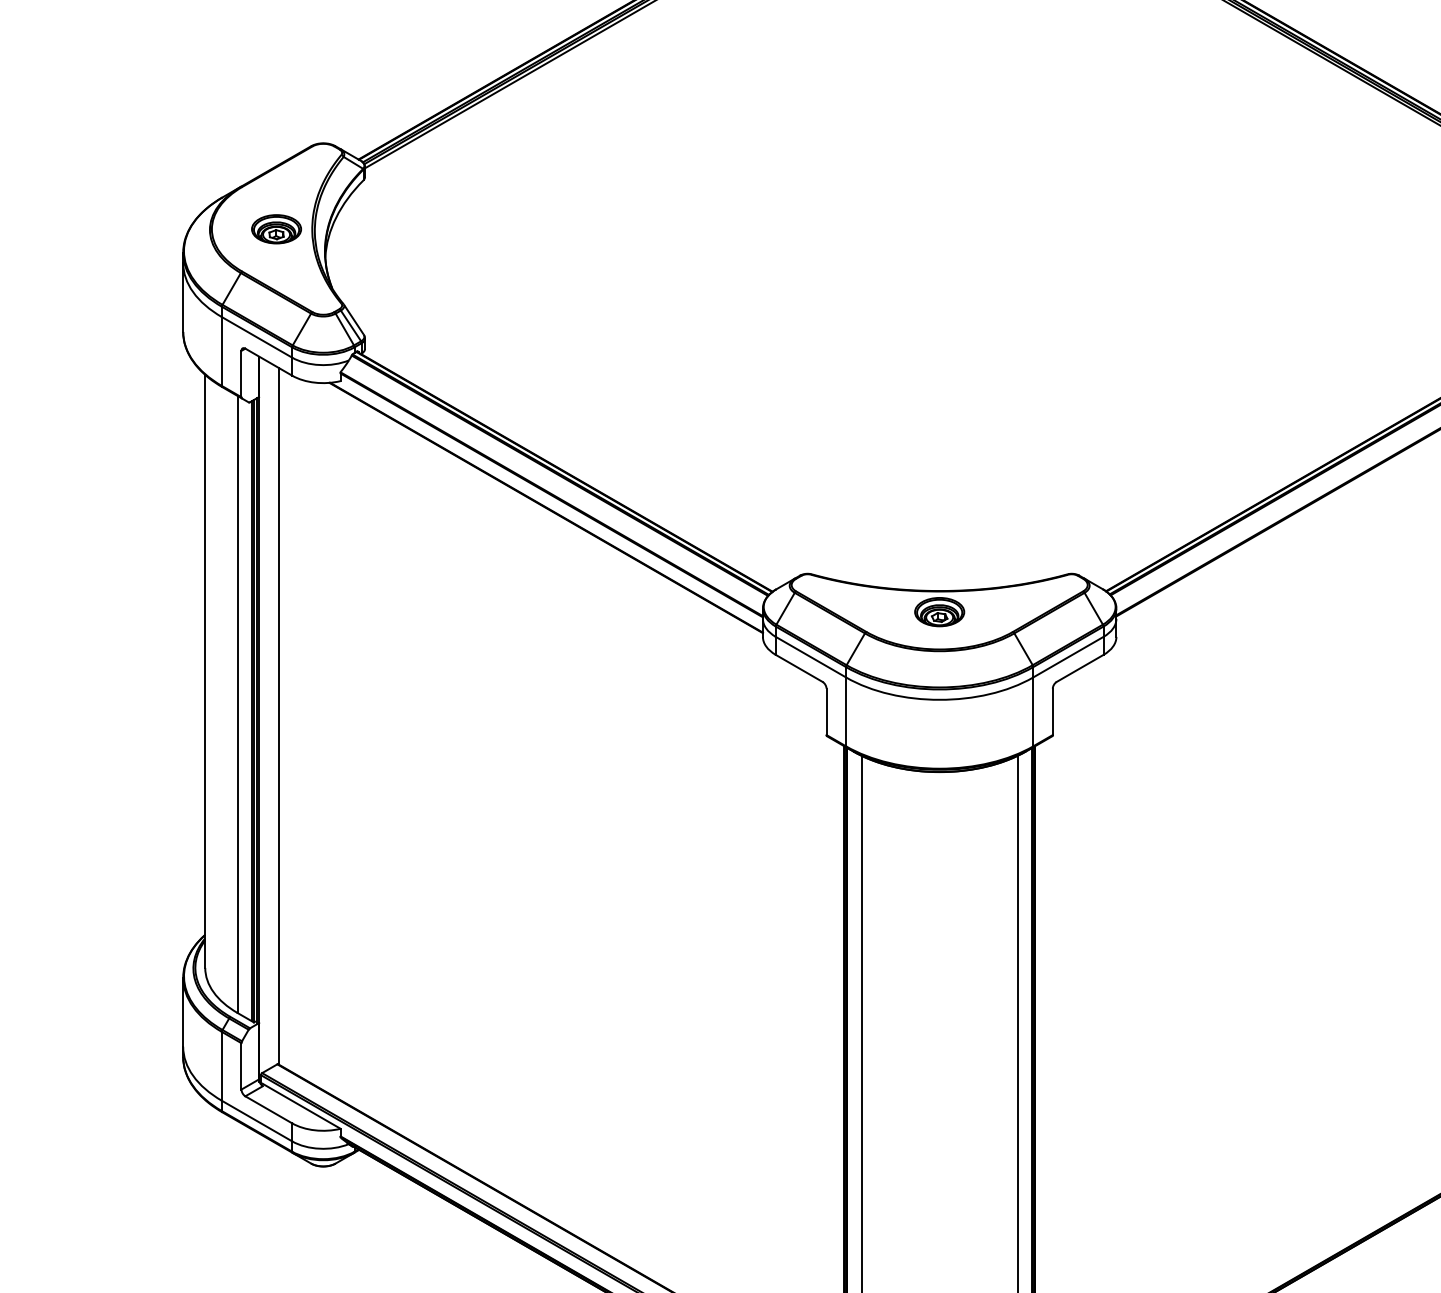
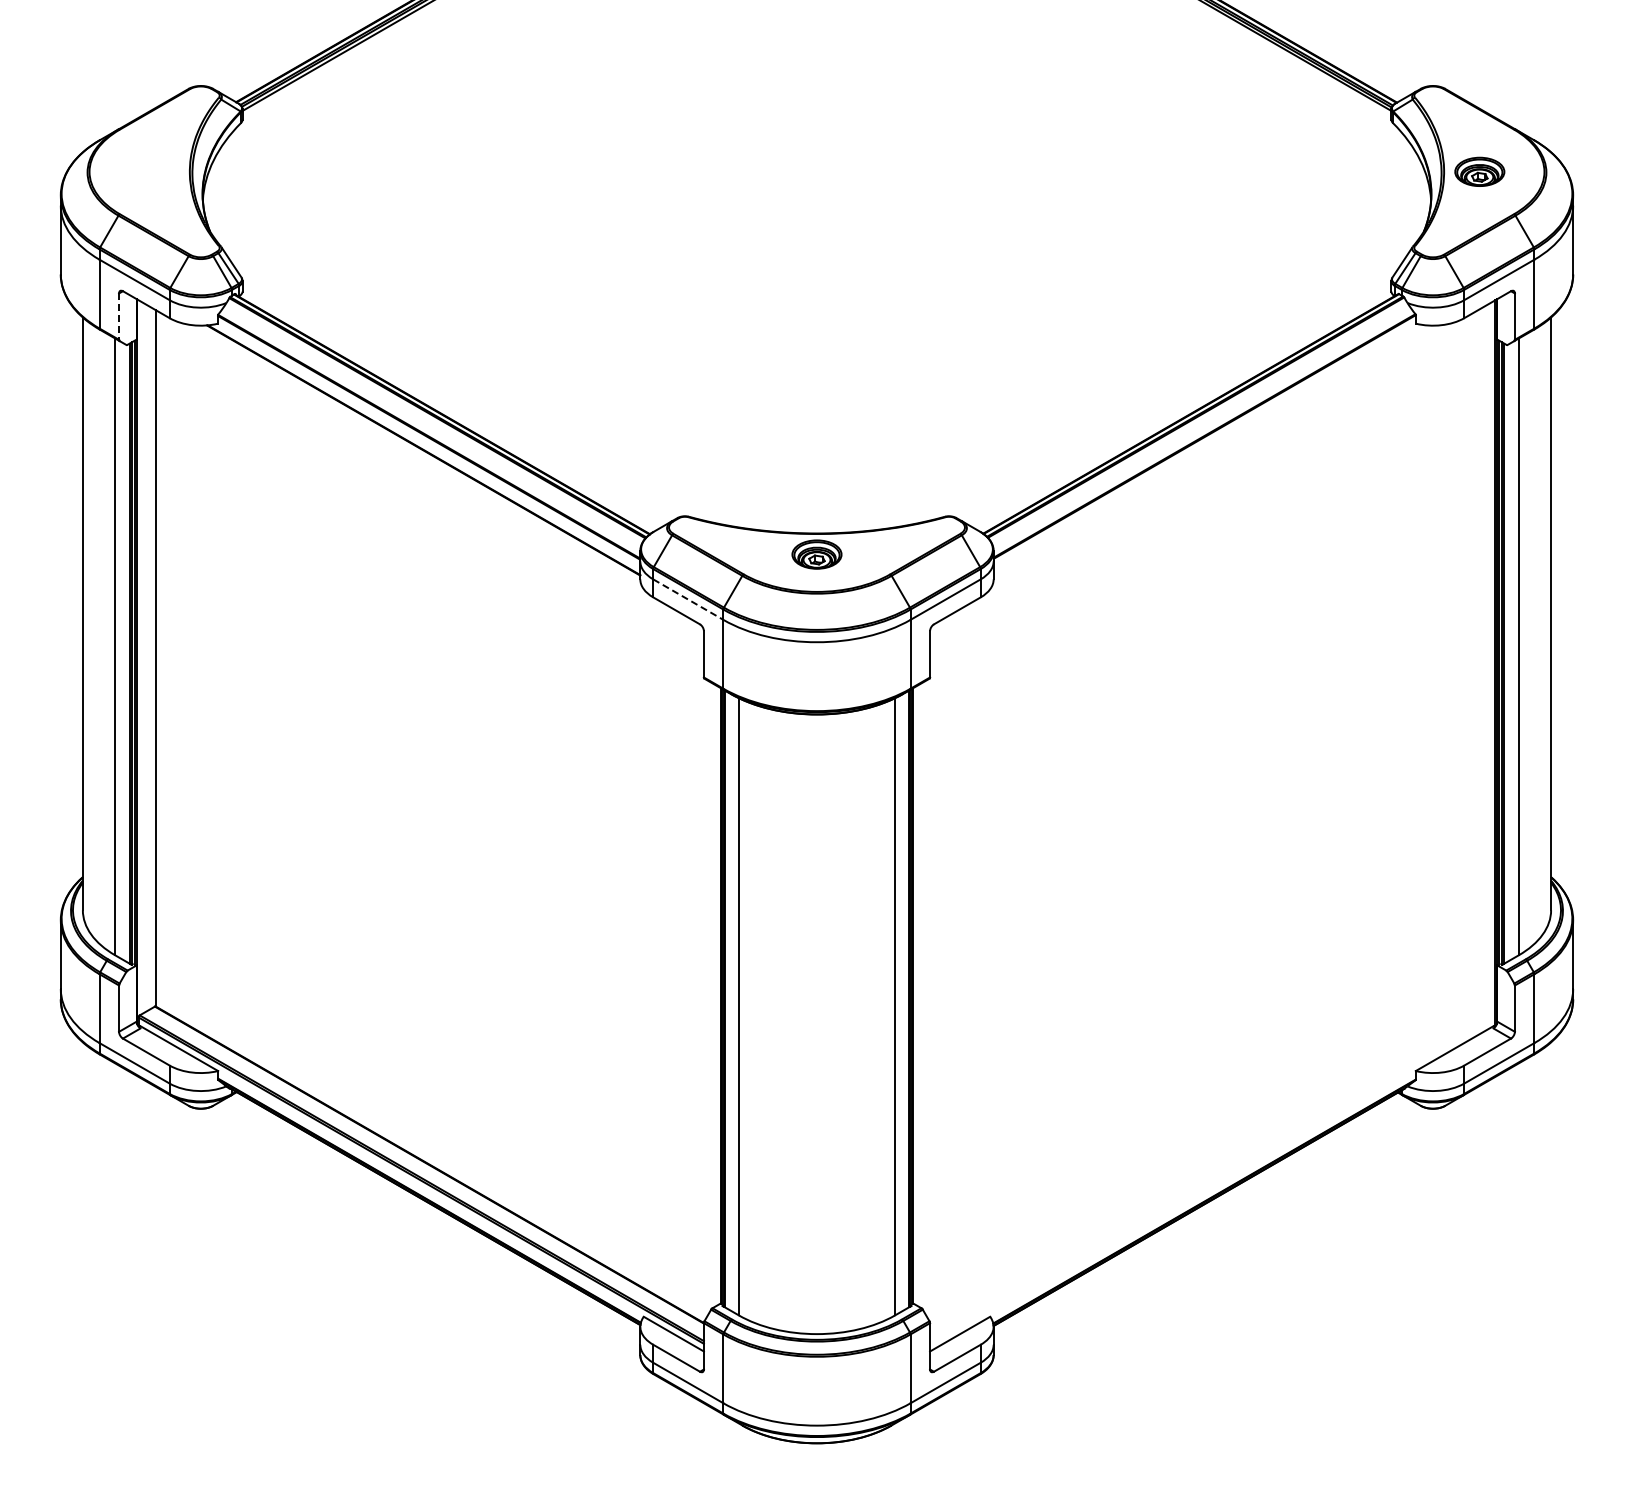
part: (275, 228) -> (153, 171), removed
line: (241, 374) -> (119, 317), solid -> dashed
line: (811, 657) -> (688, 599), solid -> dashed

